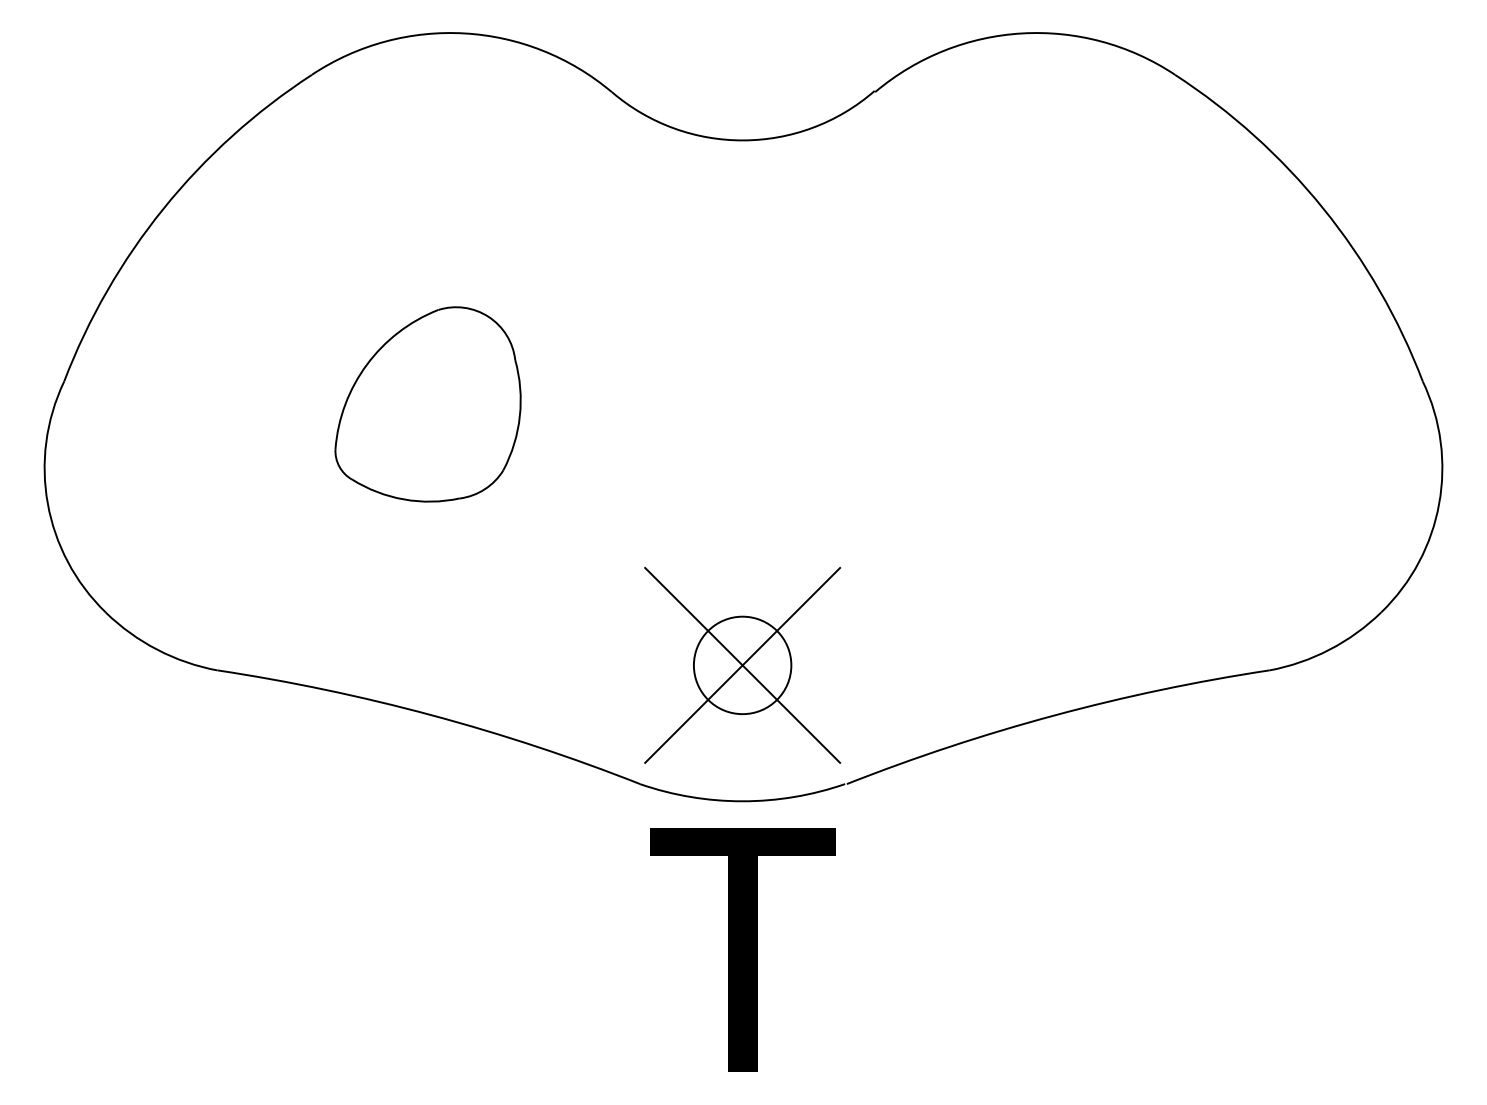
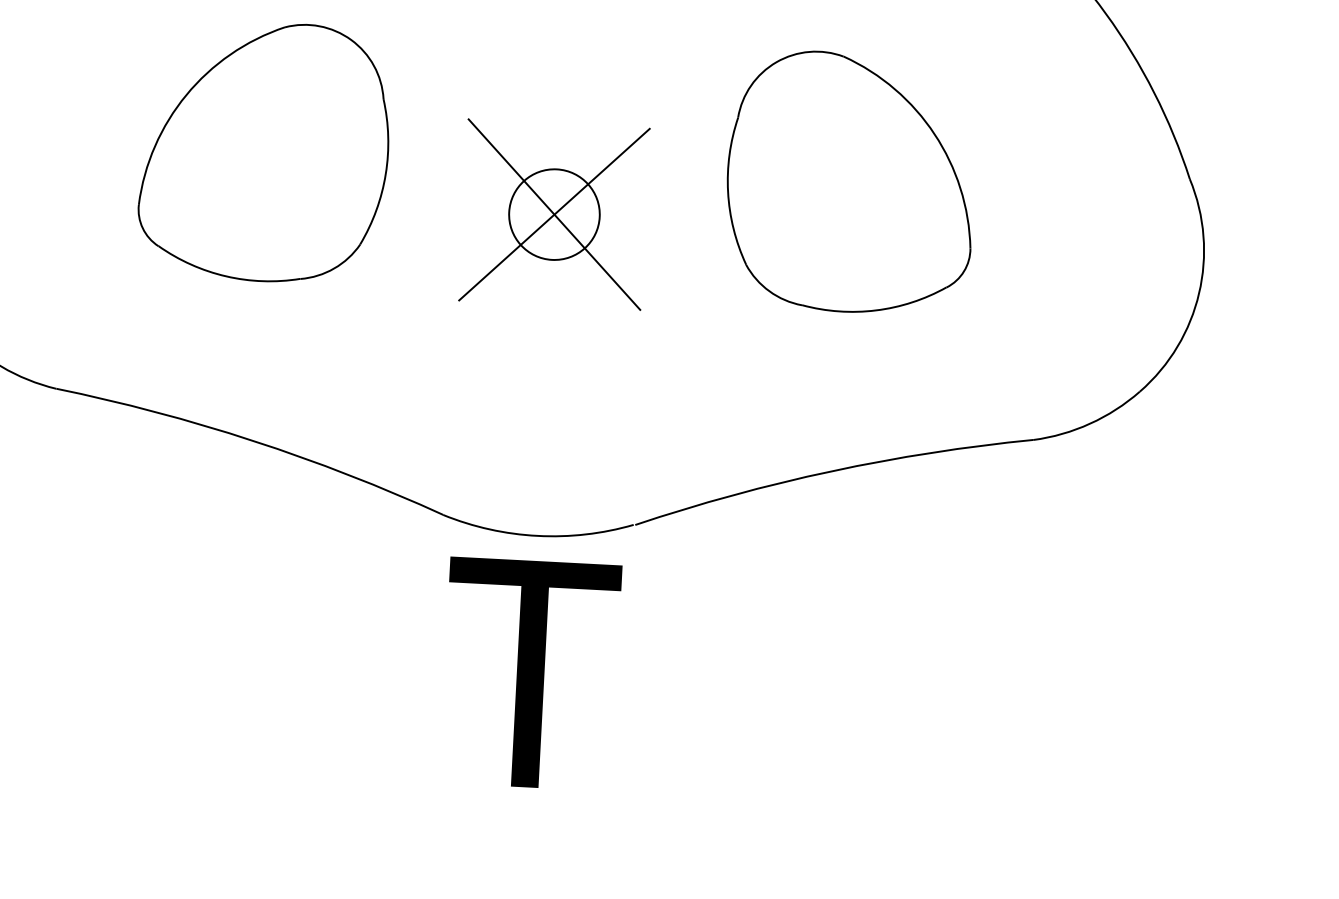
part: (427, 404) -> (264, 152), size x1.43
part: (1058, 404) -> (850, 182), added
part: (742, 664) -> (554, 213), moved

